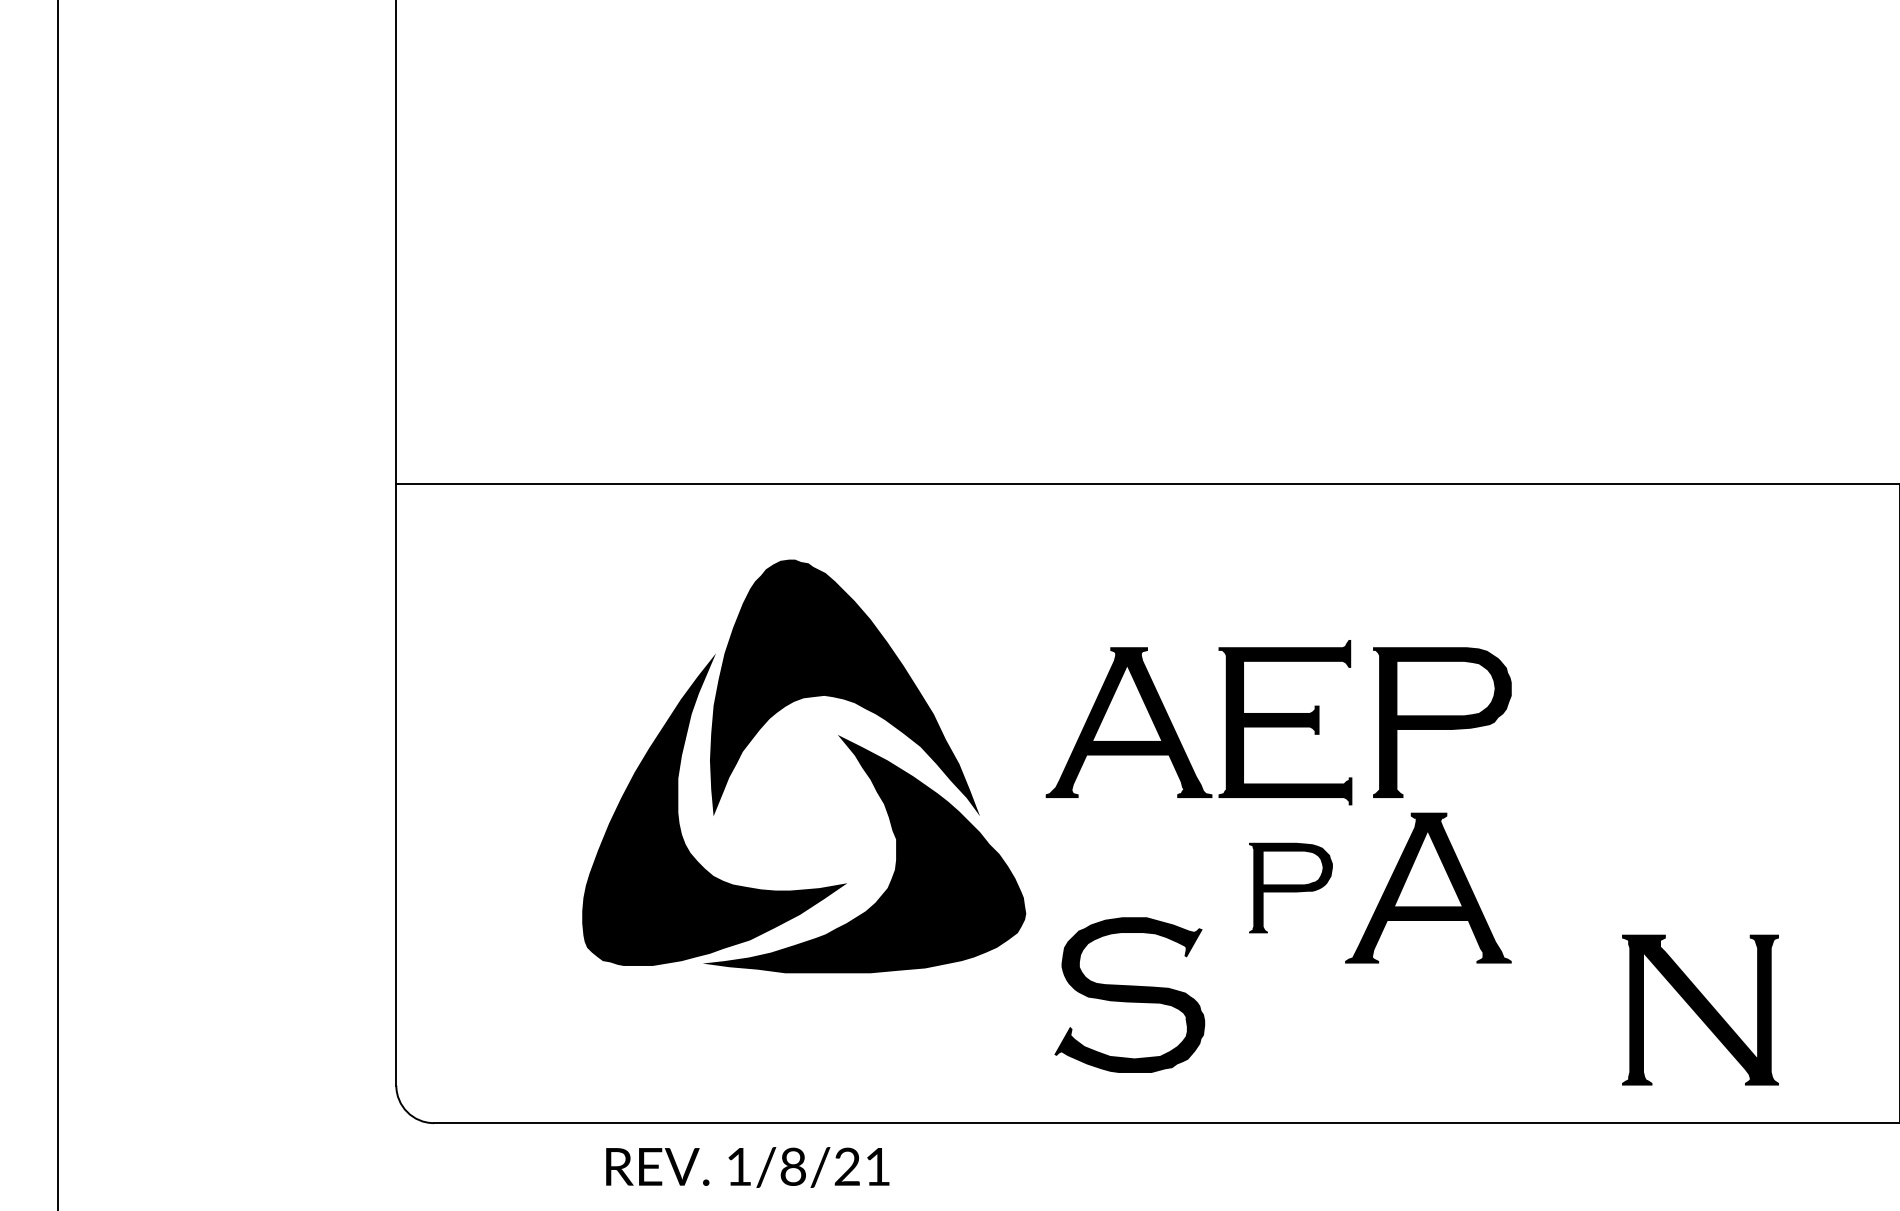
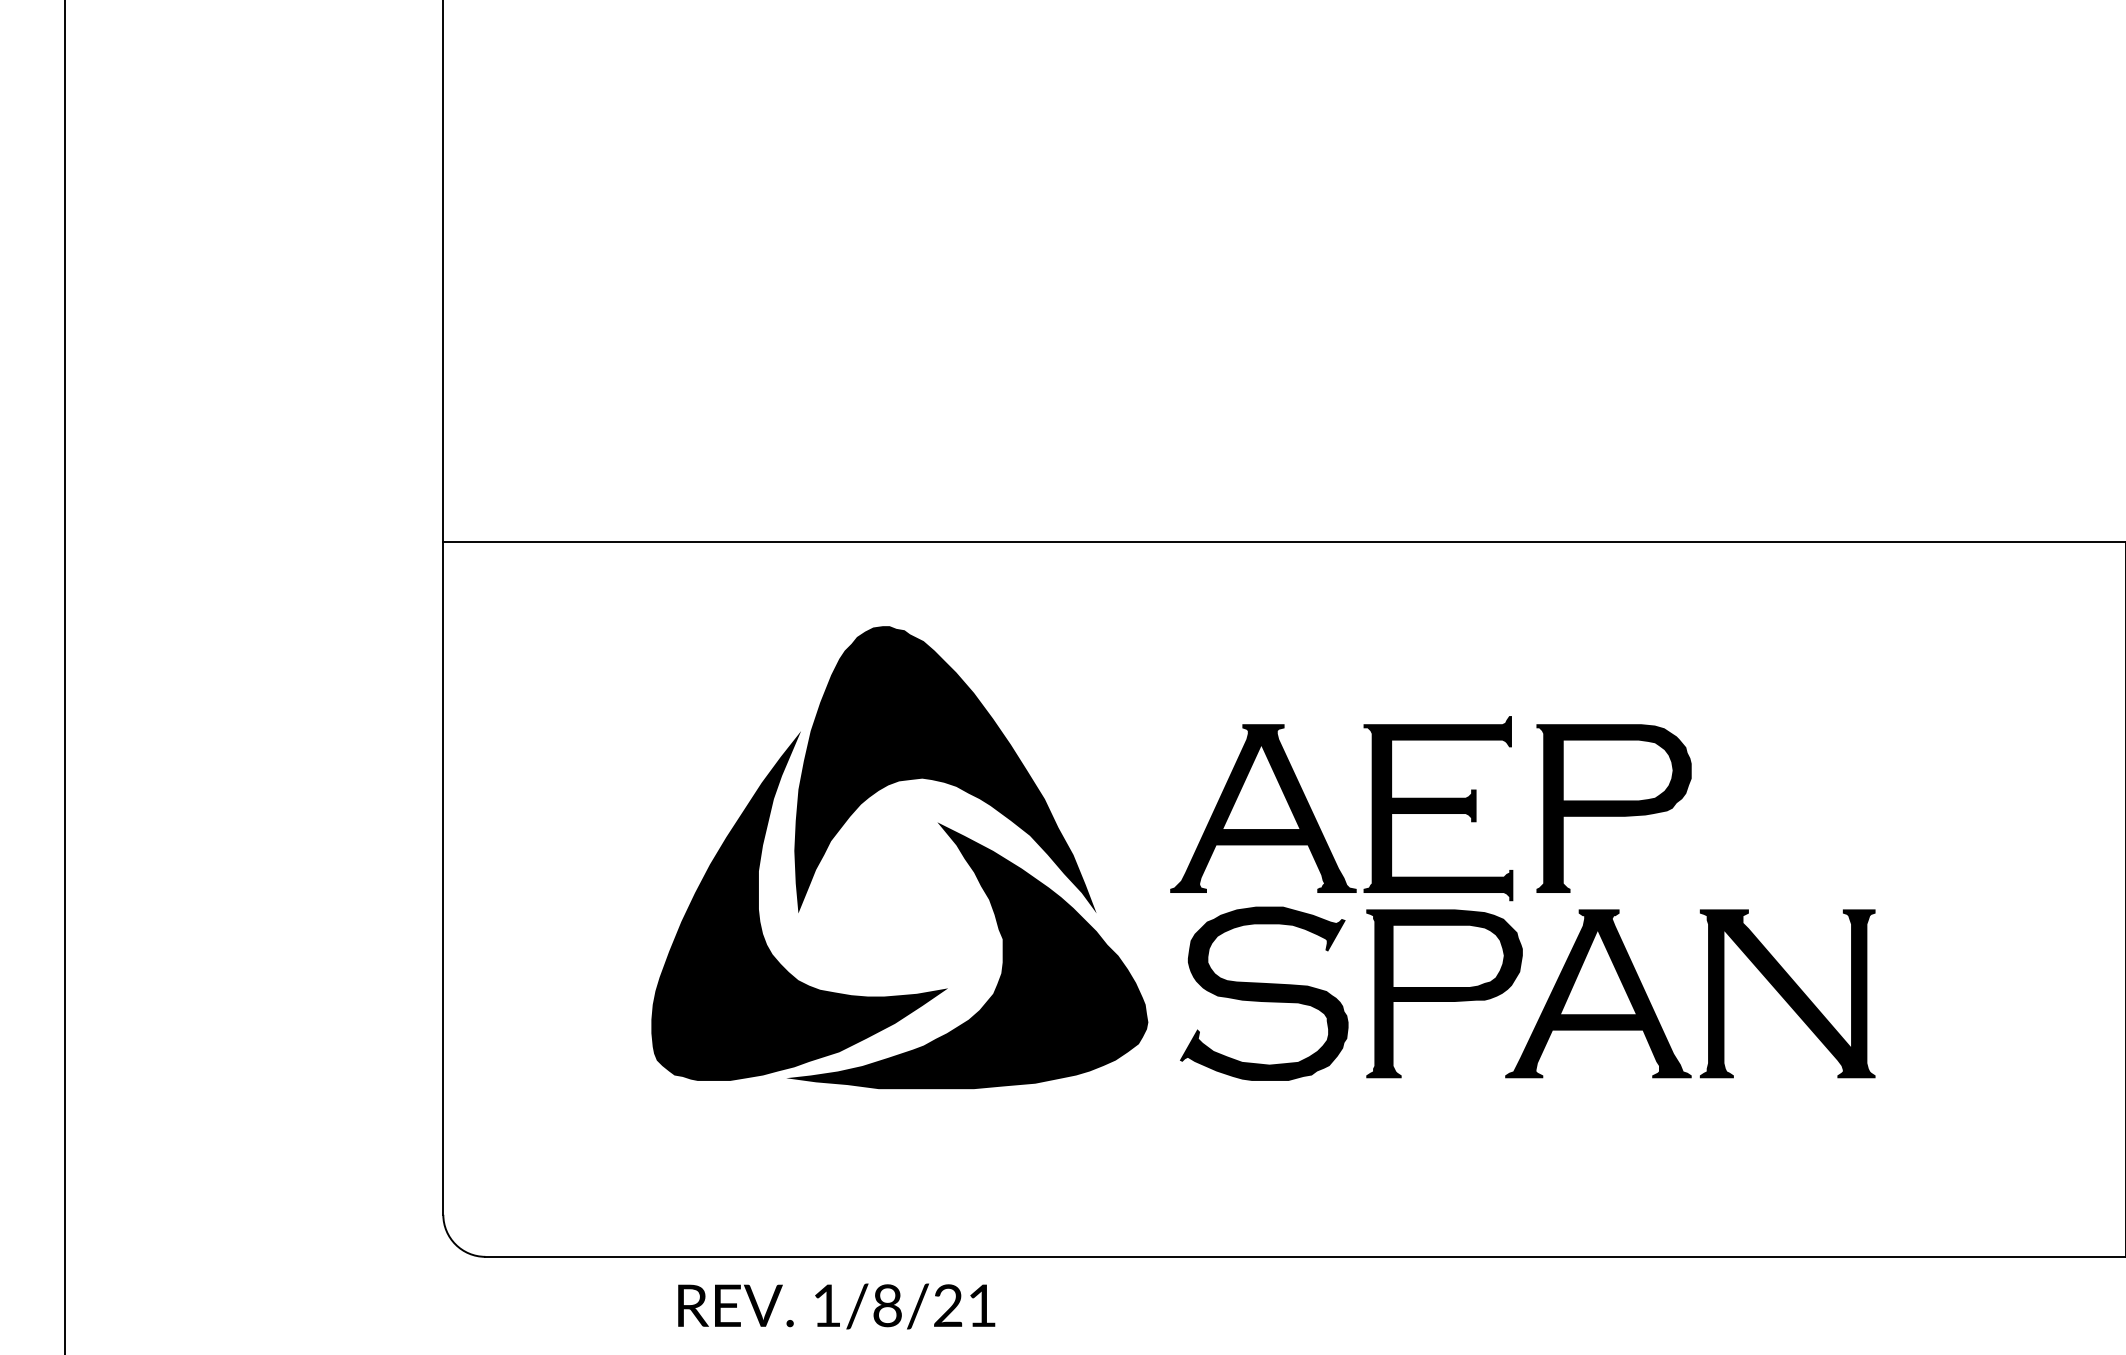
part: (1290, 887) -> (1444, 993), size x1.67
part: (1129, 994) -> (1263, 993), moved
part: (1700, 1009) -> (1787, 993), moved

